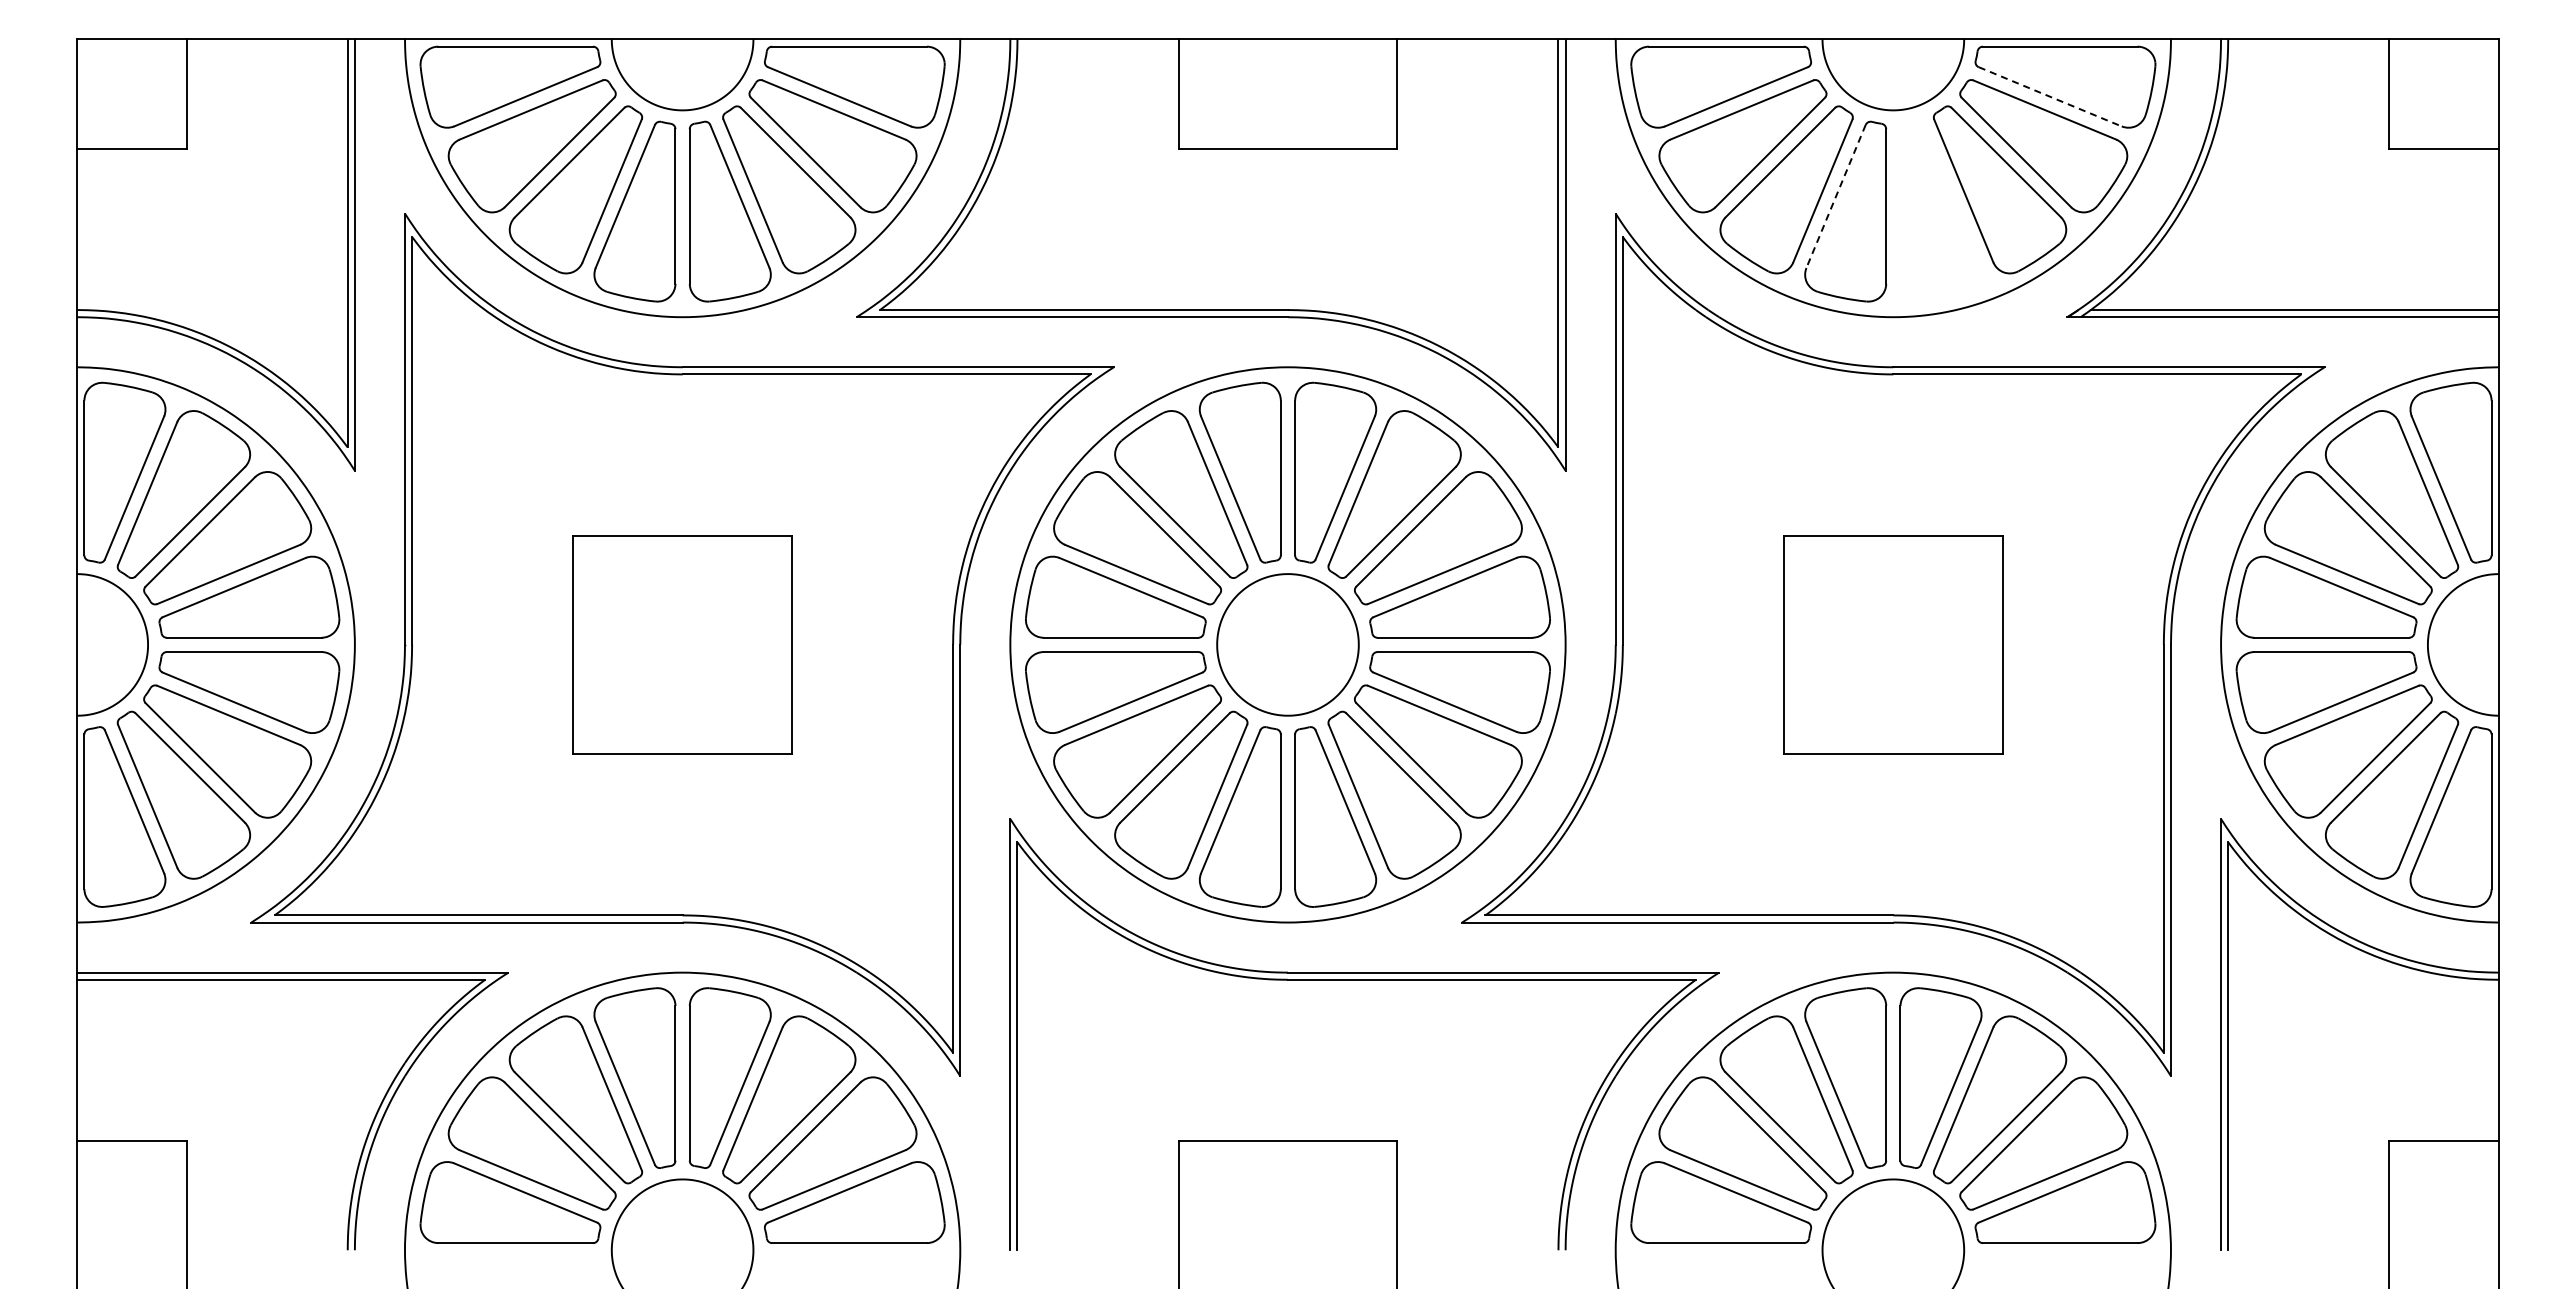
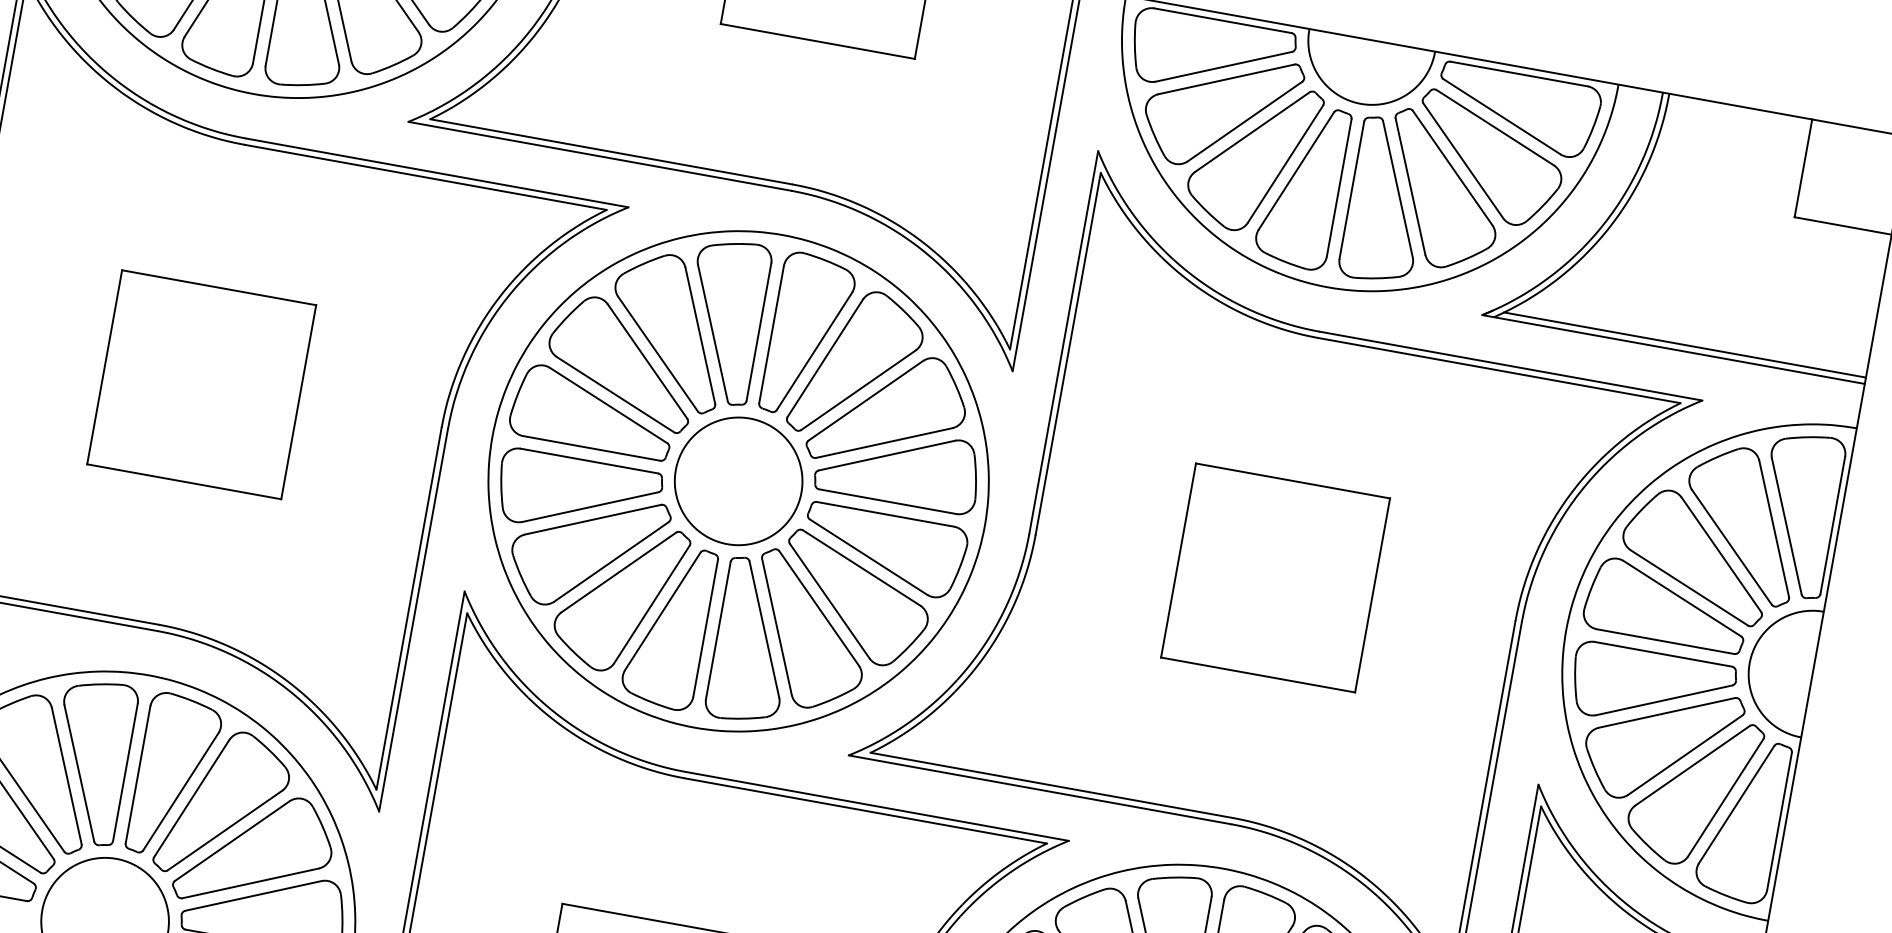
line: (2050, 97) -> (1502, 117), dashed -> solid
line: (1835, 196) -> (1295, 171), dashed -> solid
part: (1940, 211) -> (1386, 201), added

